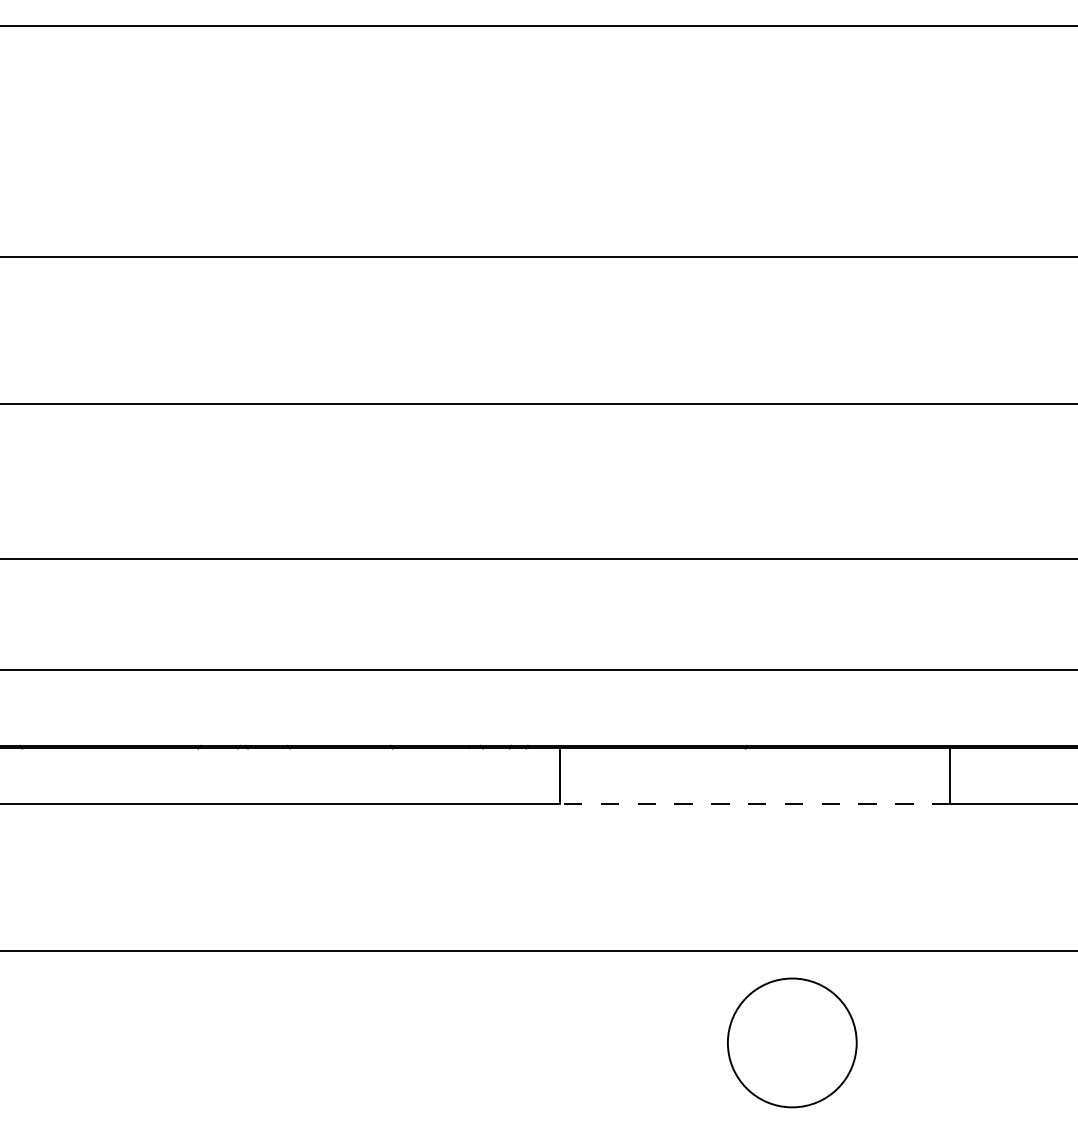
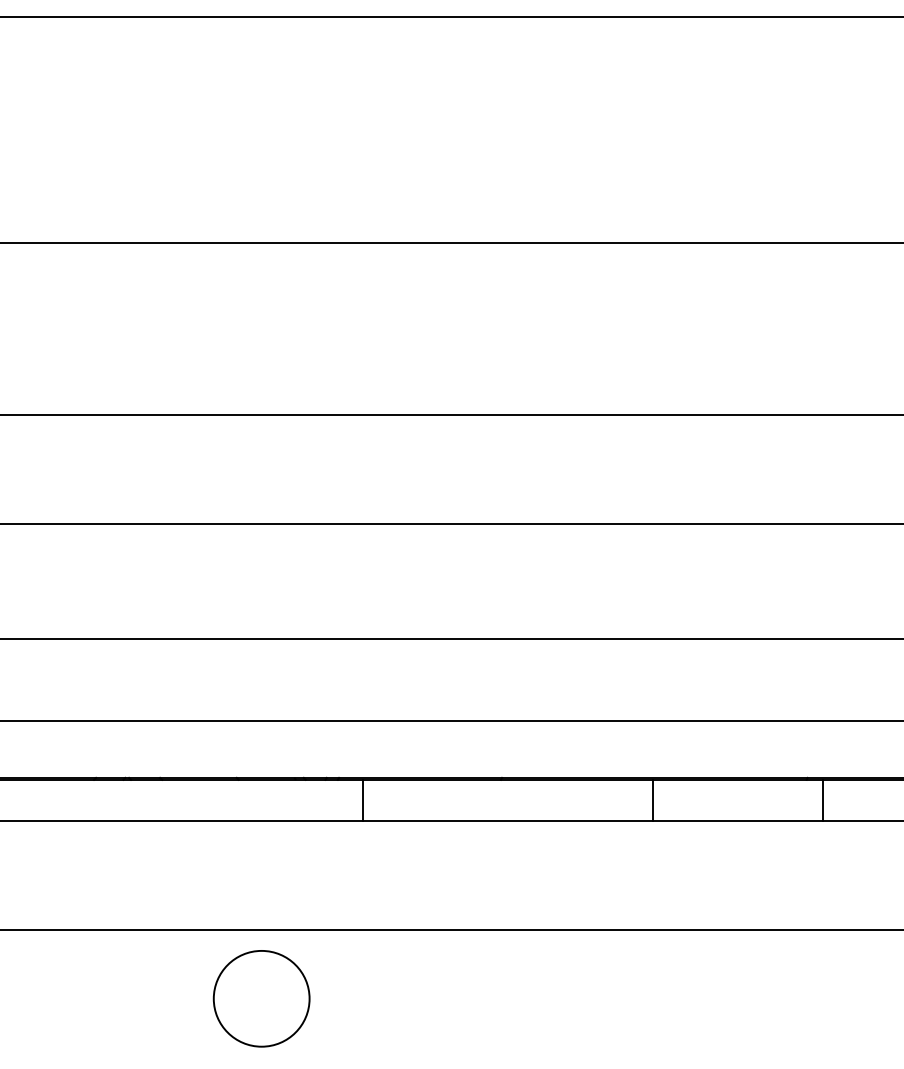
line: (754, 803) -> (507, 820), dashed -> solid
circle: (792, 1042) -> (261, 998), moved

